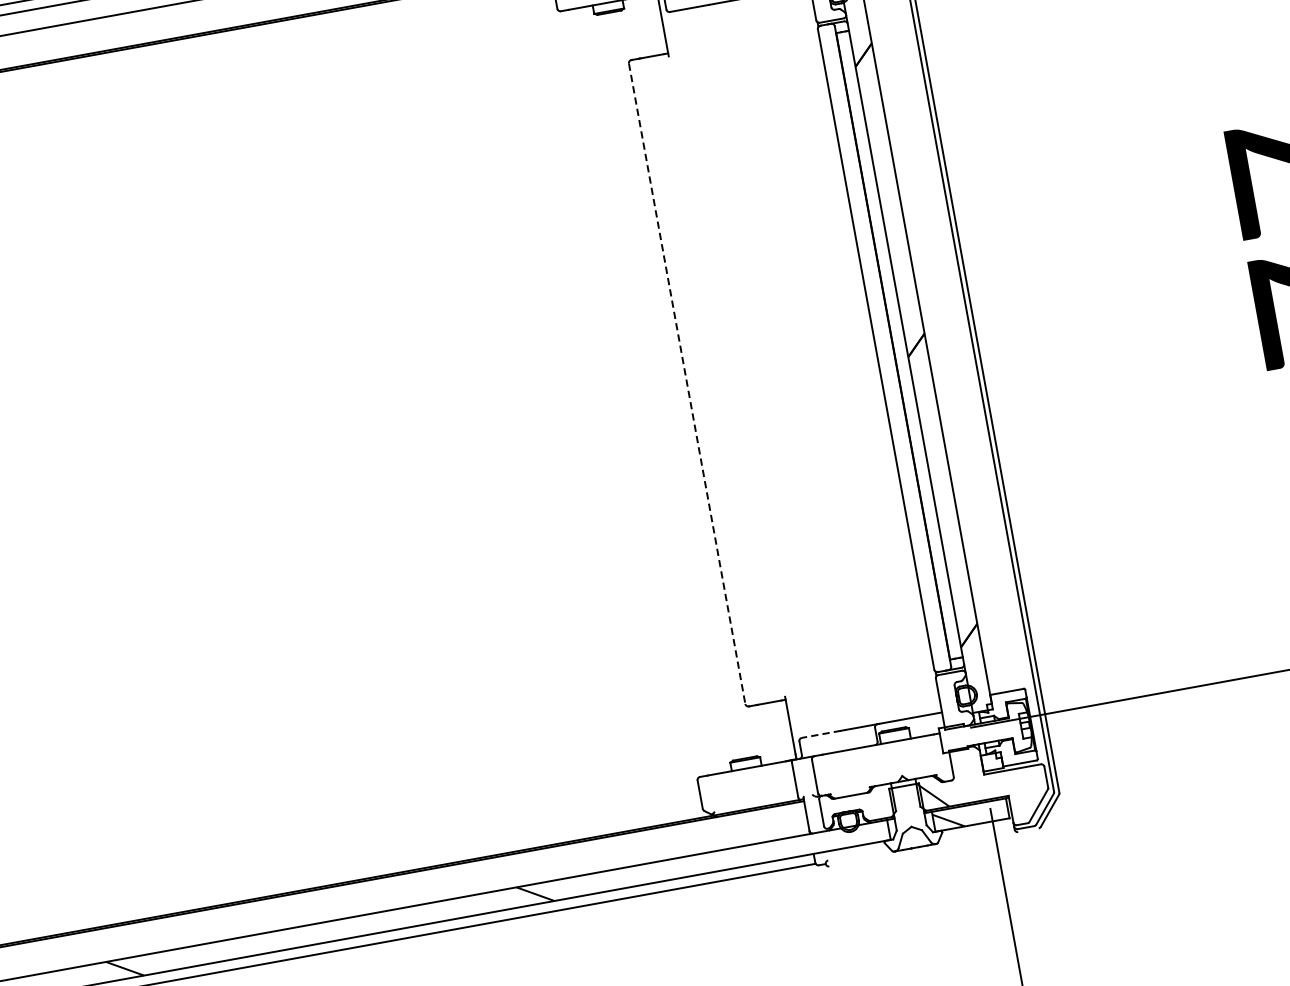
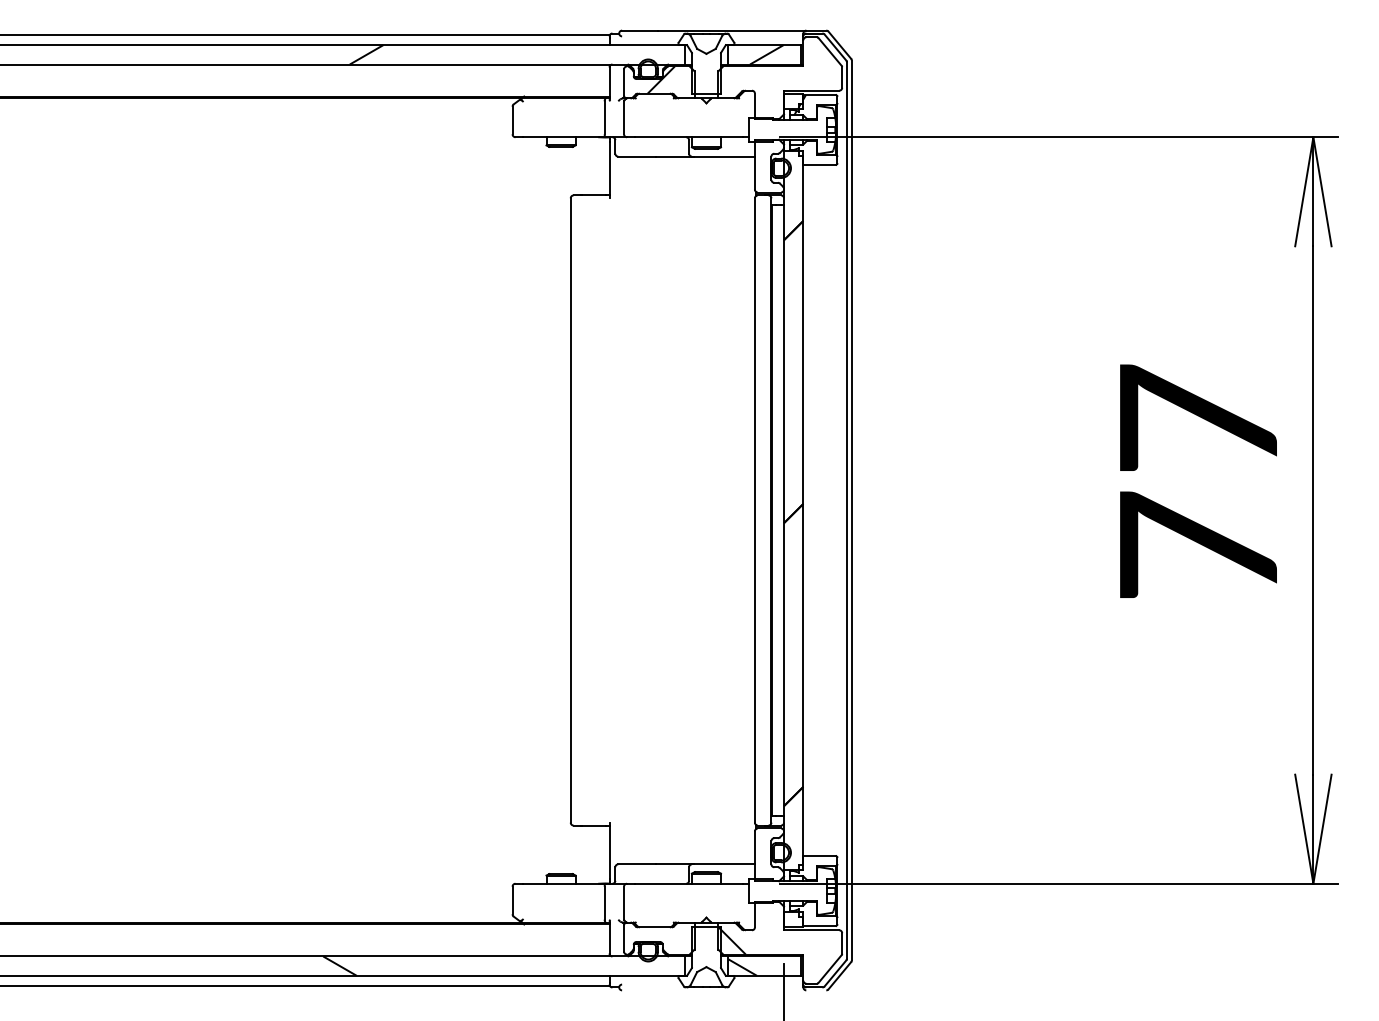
line: (686, 383) -> (570, 510), dashed -> solid
line: (820, 734) -> (636, 864), dashed -> solid

